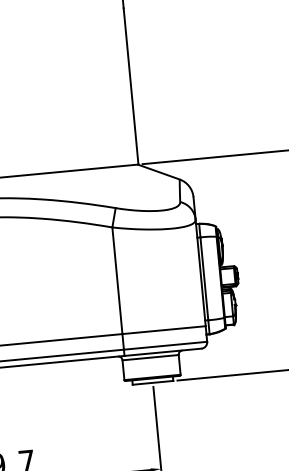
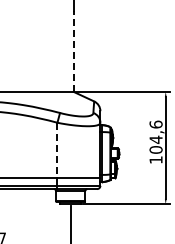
line: (130, 84) -> (73, 50), solid -> dashed
line: (117, 281) -> (57, 150), solid -> dashed

